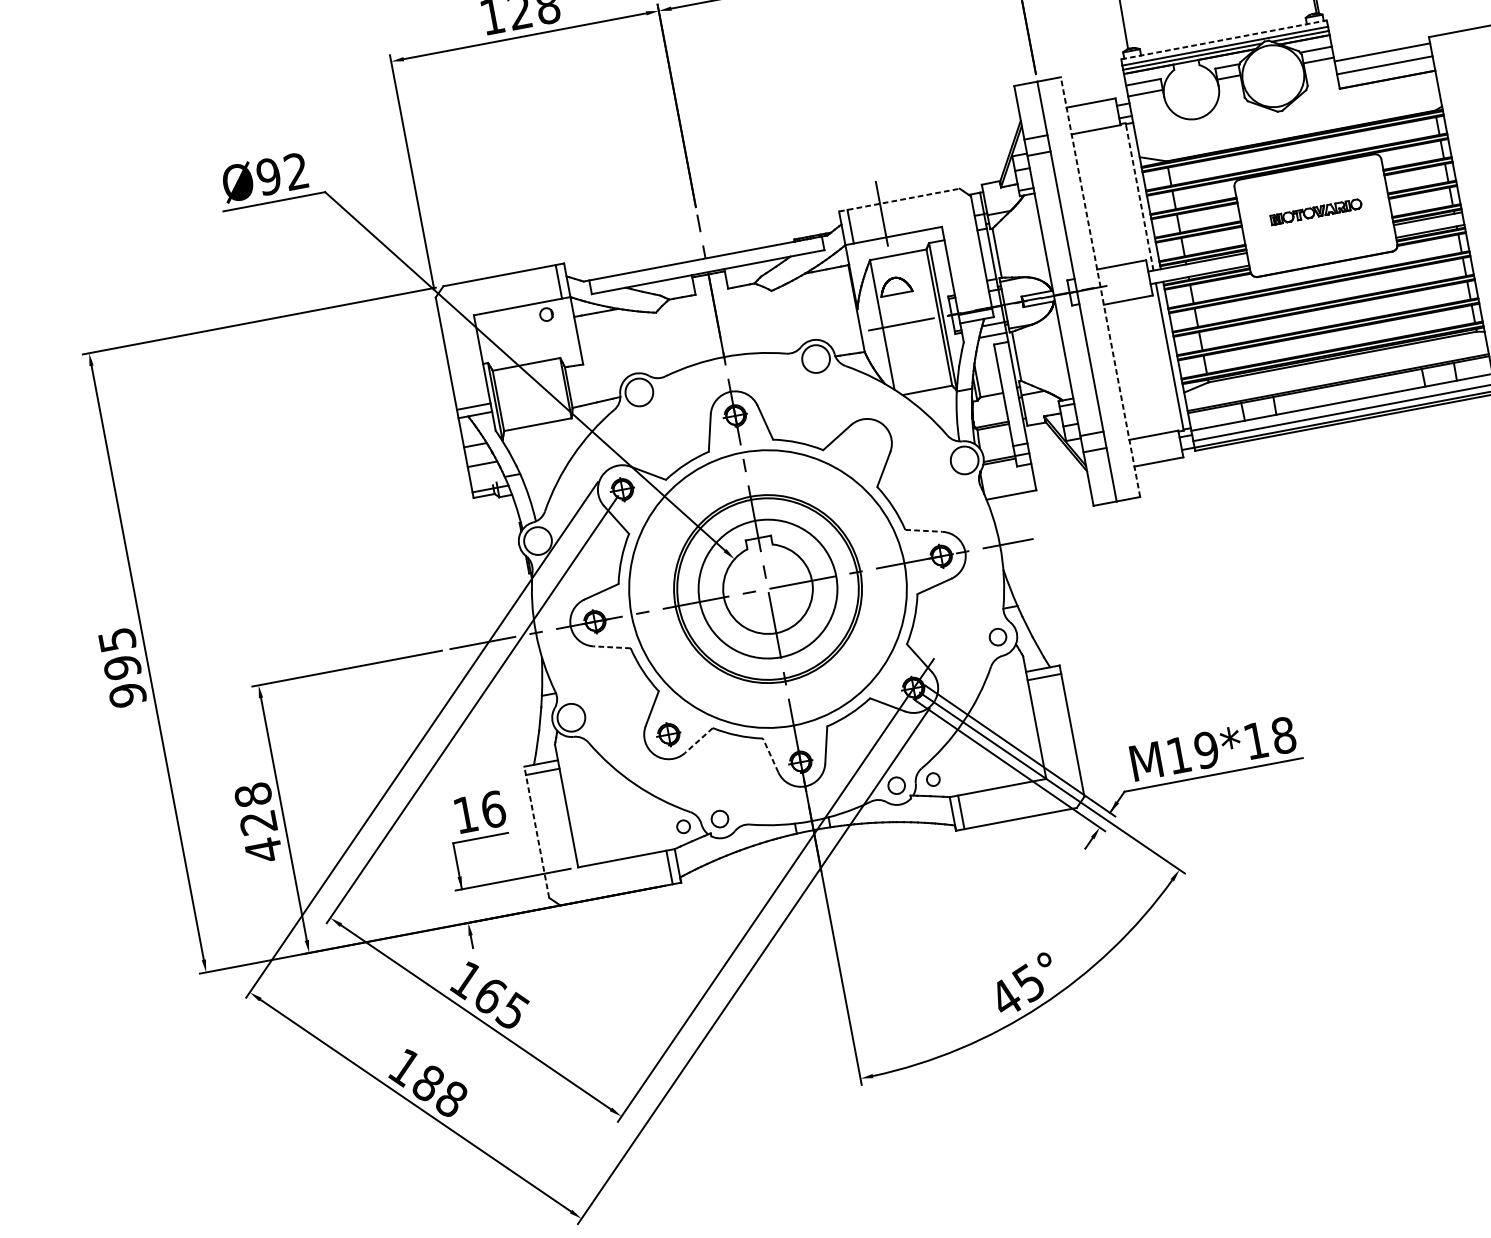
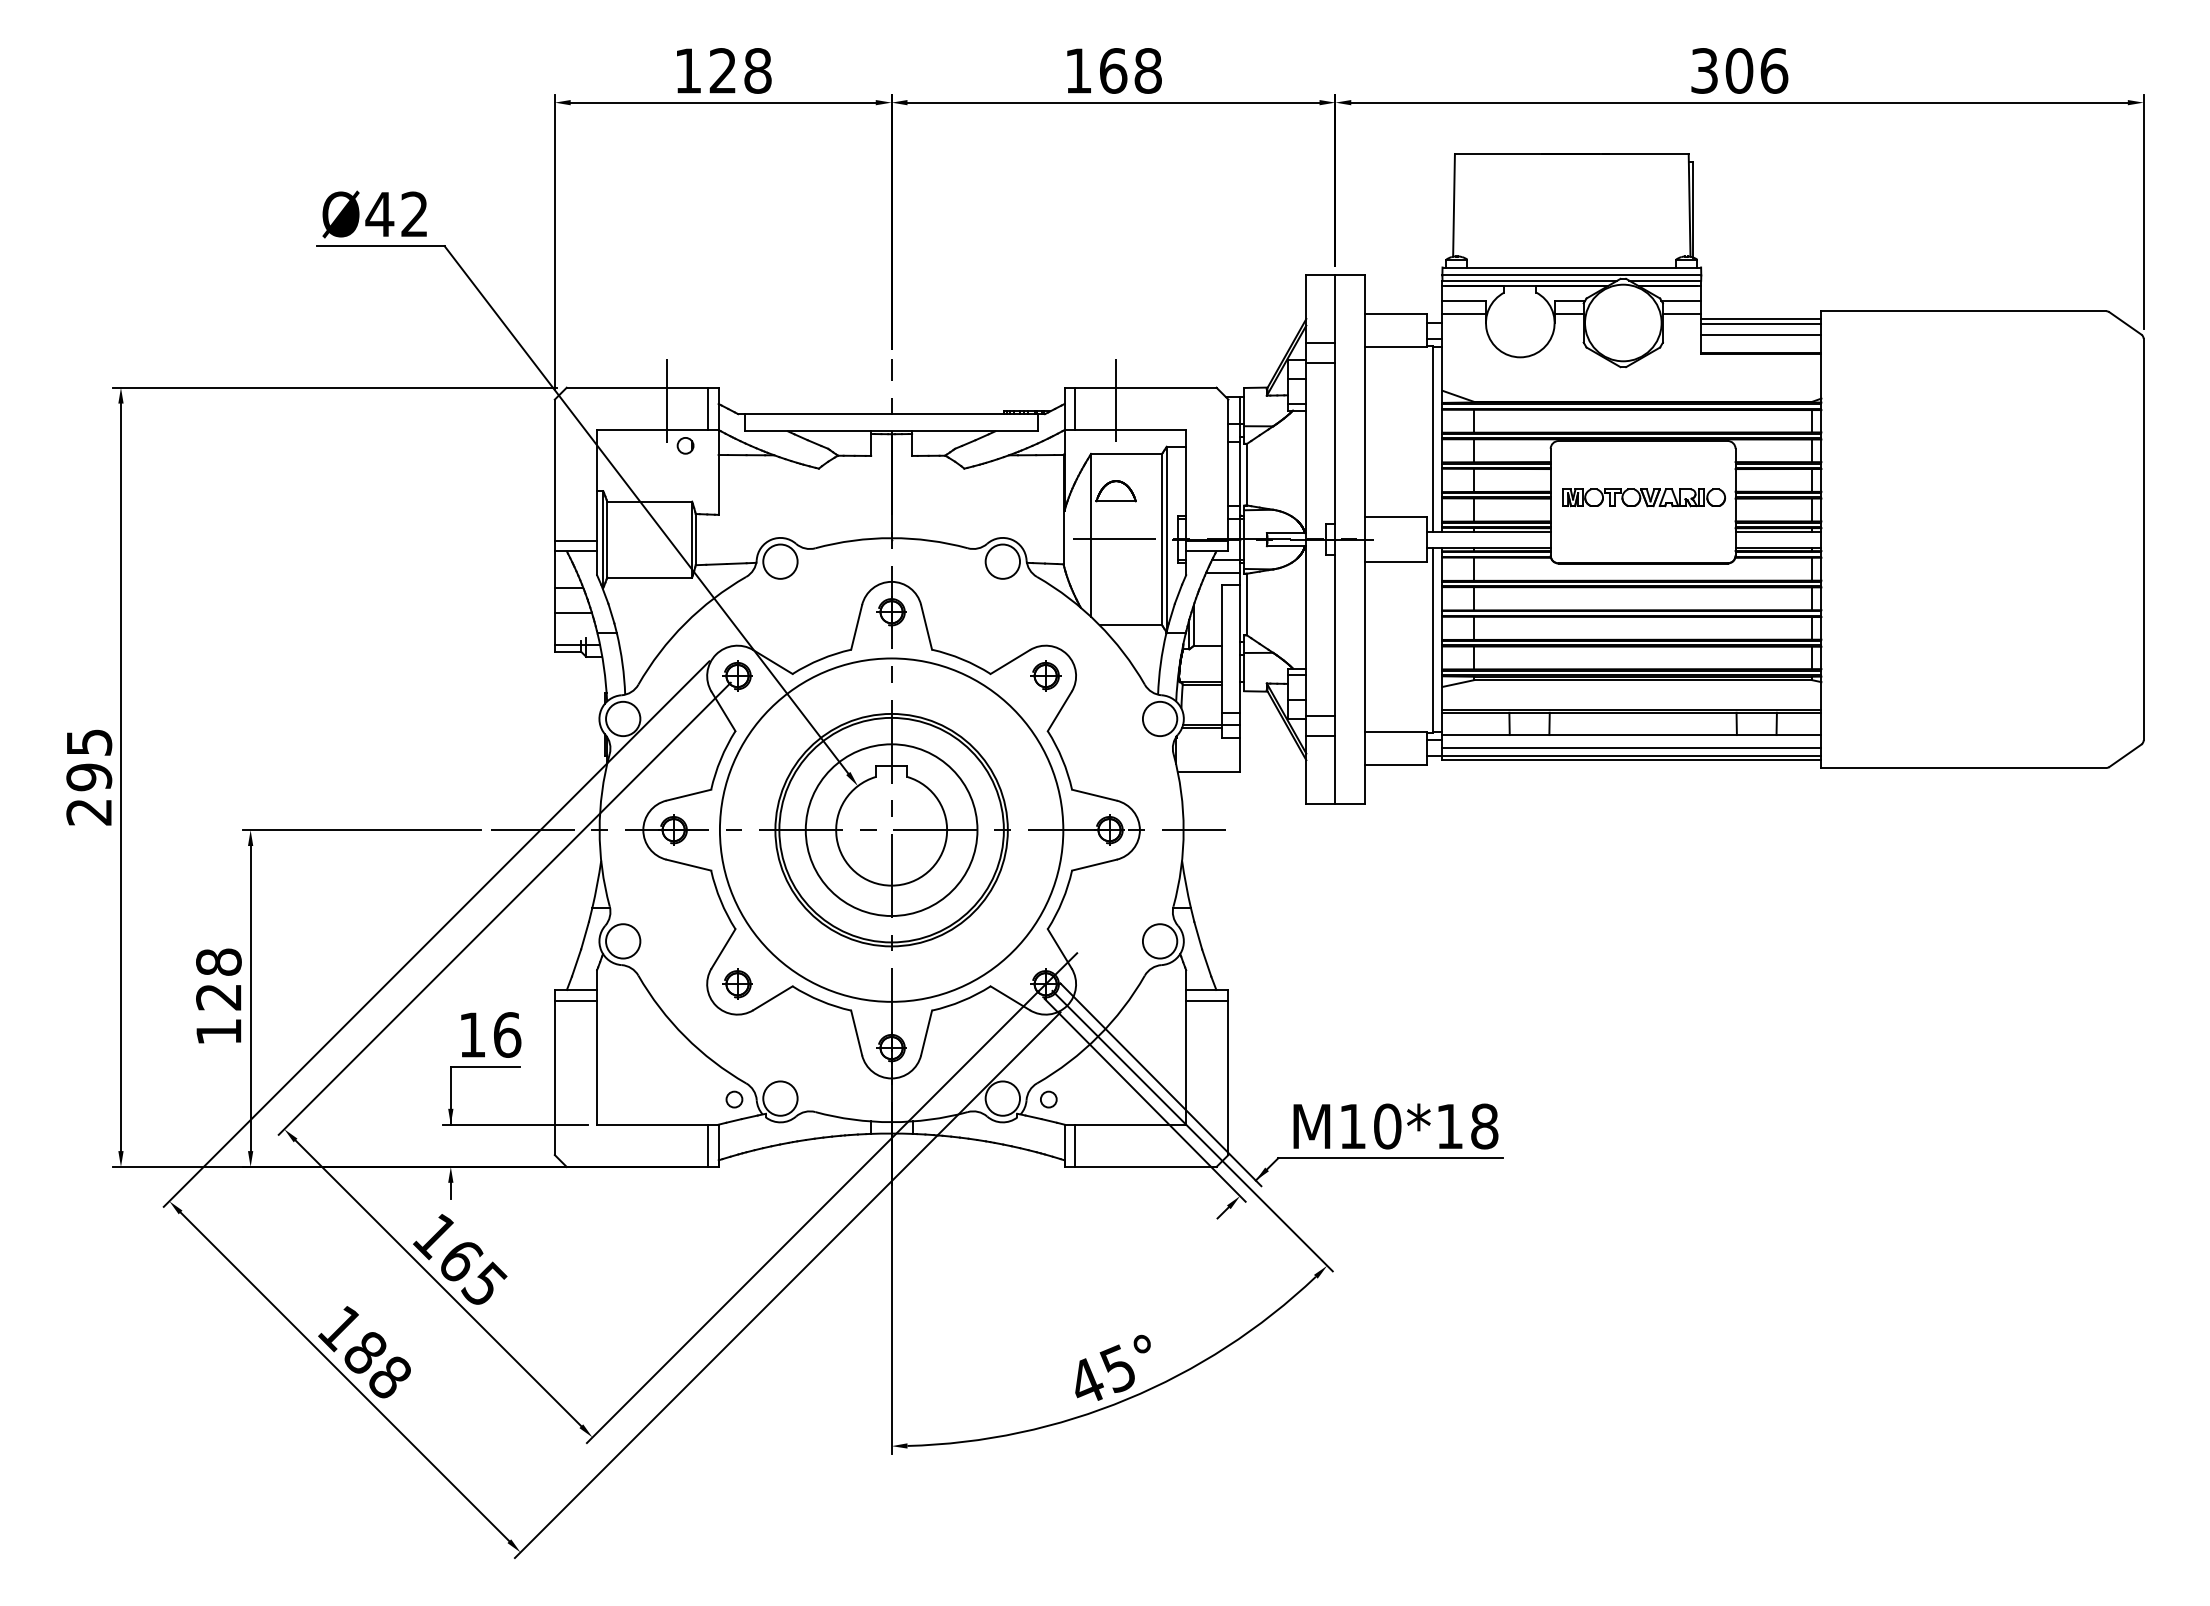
line: (1224, 39) -> (1572, 267), dashed -> solid
line: (1383, 56) -> (1761, 324), added
text: (268, 176) -> (379, 214), Ø92 -> Ø42
line: (1139, 196) -> (1433, 438), dashed -> solid
line: (899, 199) -> (1140, 387), dashed -> solid
part: (1316, 211) -> (1644, 497), size x1.43
line: (525, 282) -> (667, 402), added
line: (1100, 287) -> (1364, 539), dashed -> solid
part: (867, 443) -> (1045, 675), added
line: (924, 531) -> (1094, 795), dashed -> solid
circle: (997, 637) -> (1159, 941), size x1.67
line: (611, 647) -> (688, 865), dashed -> solid
text: (127, 695) -> (89, 812), 995 -> 295
line: (698, 740) -> (772, 998), dashed -> solid
text: (1206, 750) -> (1387, 1126), M19*18 -> M10*18
line: (770, 755) -> (856, 1032), dashed -> solid
circle: (896, 785) -> (1002, 1098), size x1.67
circle: (720, 819) -> (780, 1098), size x1.67
line: (536, 832) -> (554, 1072), dashed -> solid
text: (263, 850) -> (218, 1031), 428 -> 128

